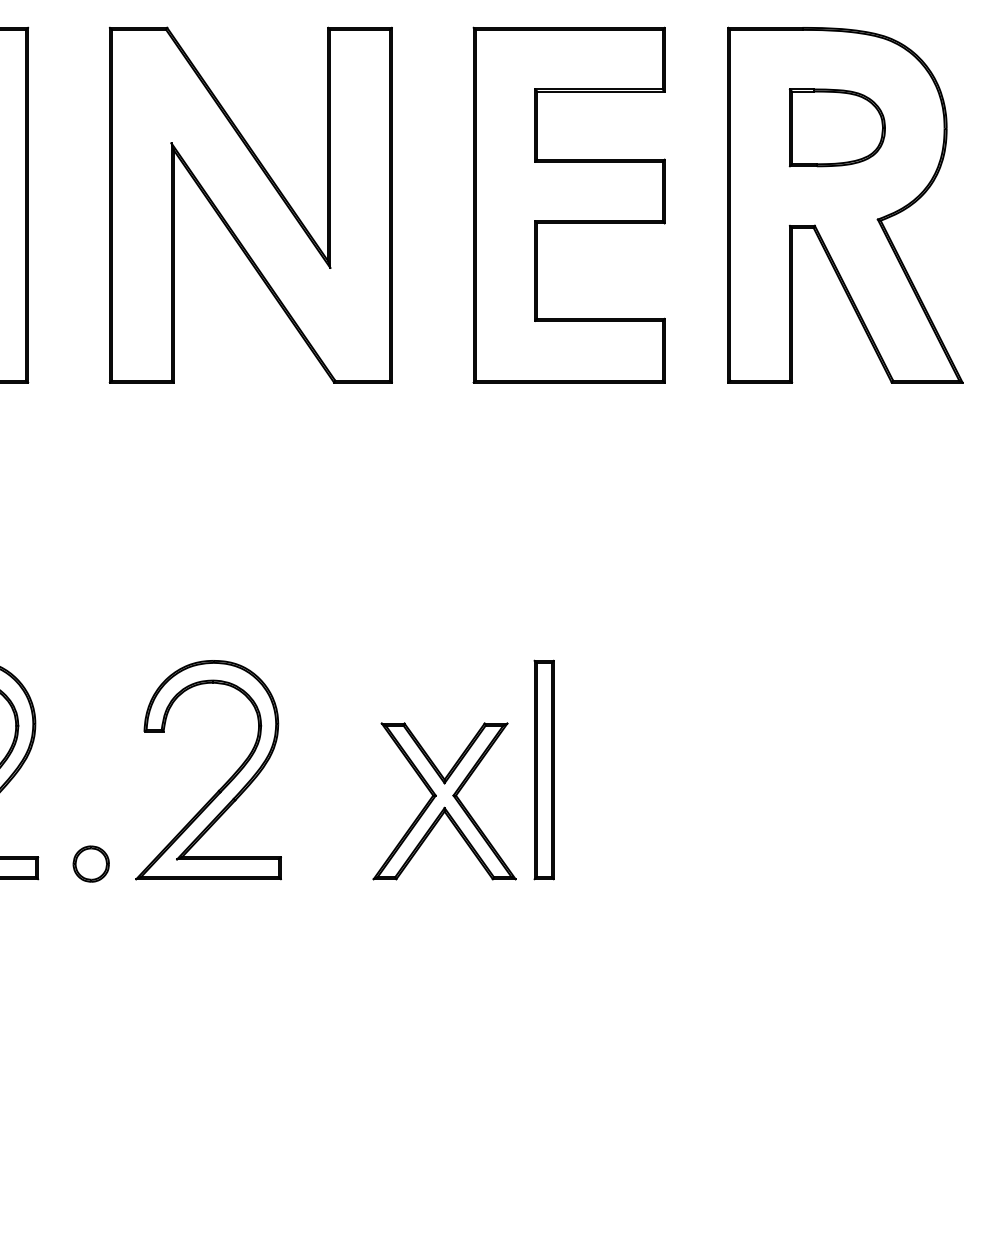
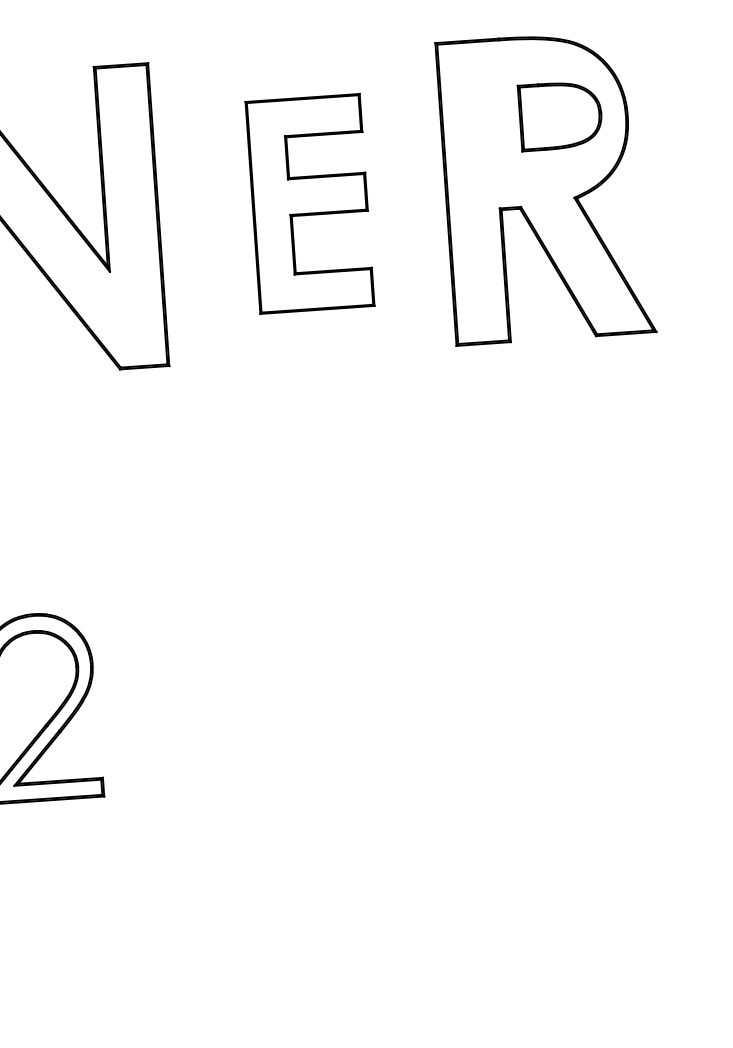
part: (836, 127) -> (559, 115), moved
part: (568, 204) -> (309, 203), size x0.7
part: (543, 769) -> (321, 687), removed
part: (444, 801) -> (239, 720), removed

